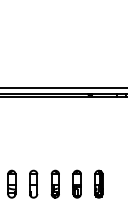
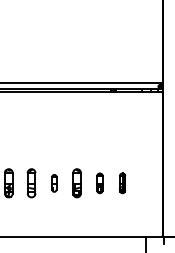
part: (33, 184) -> (54, 183), size x0.6
part: (76, 184) -> (99, 183), size x0.7
part: (98, 184) -> (122, 183), size x0.7

